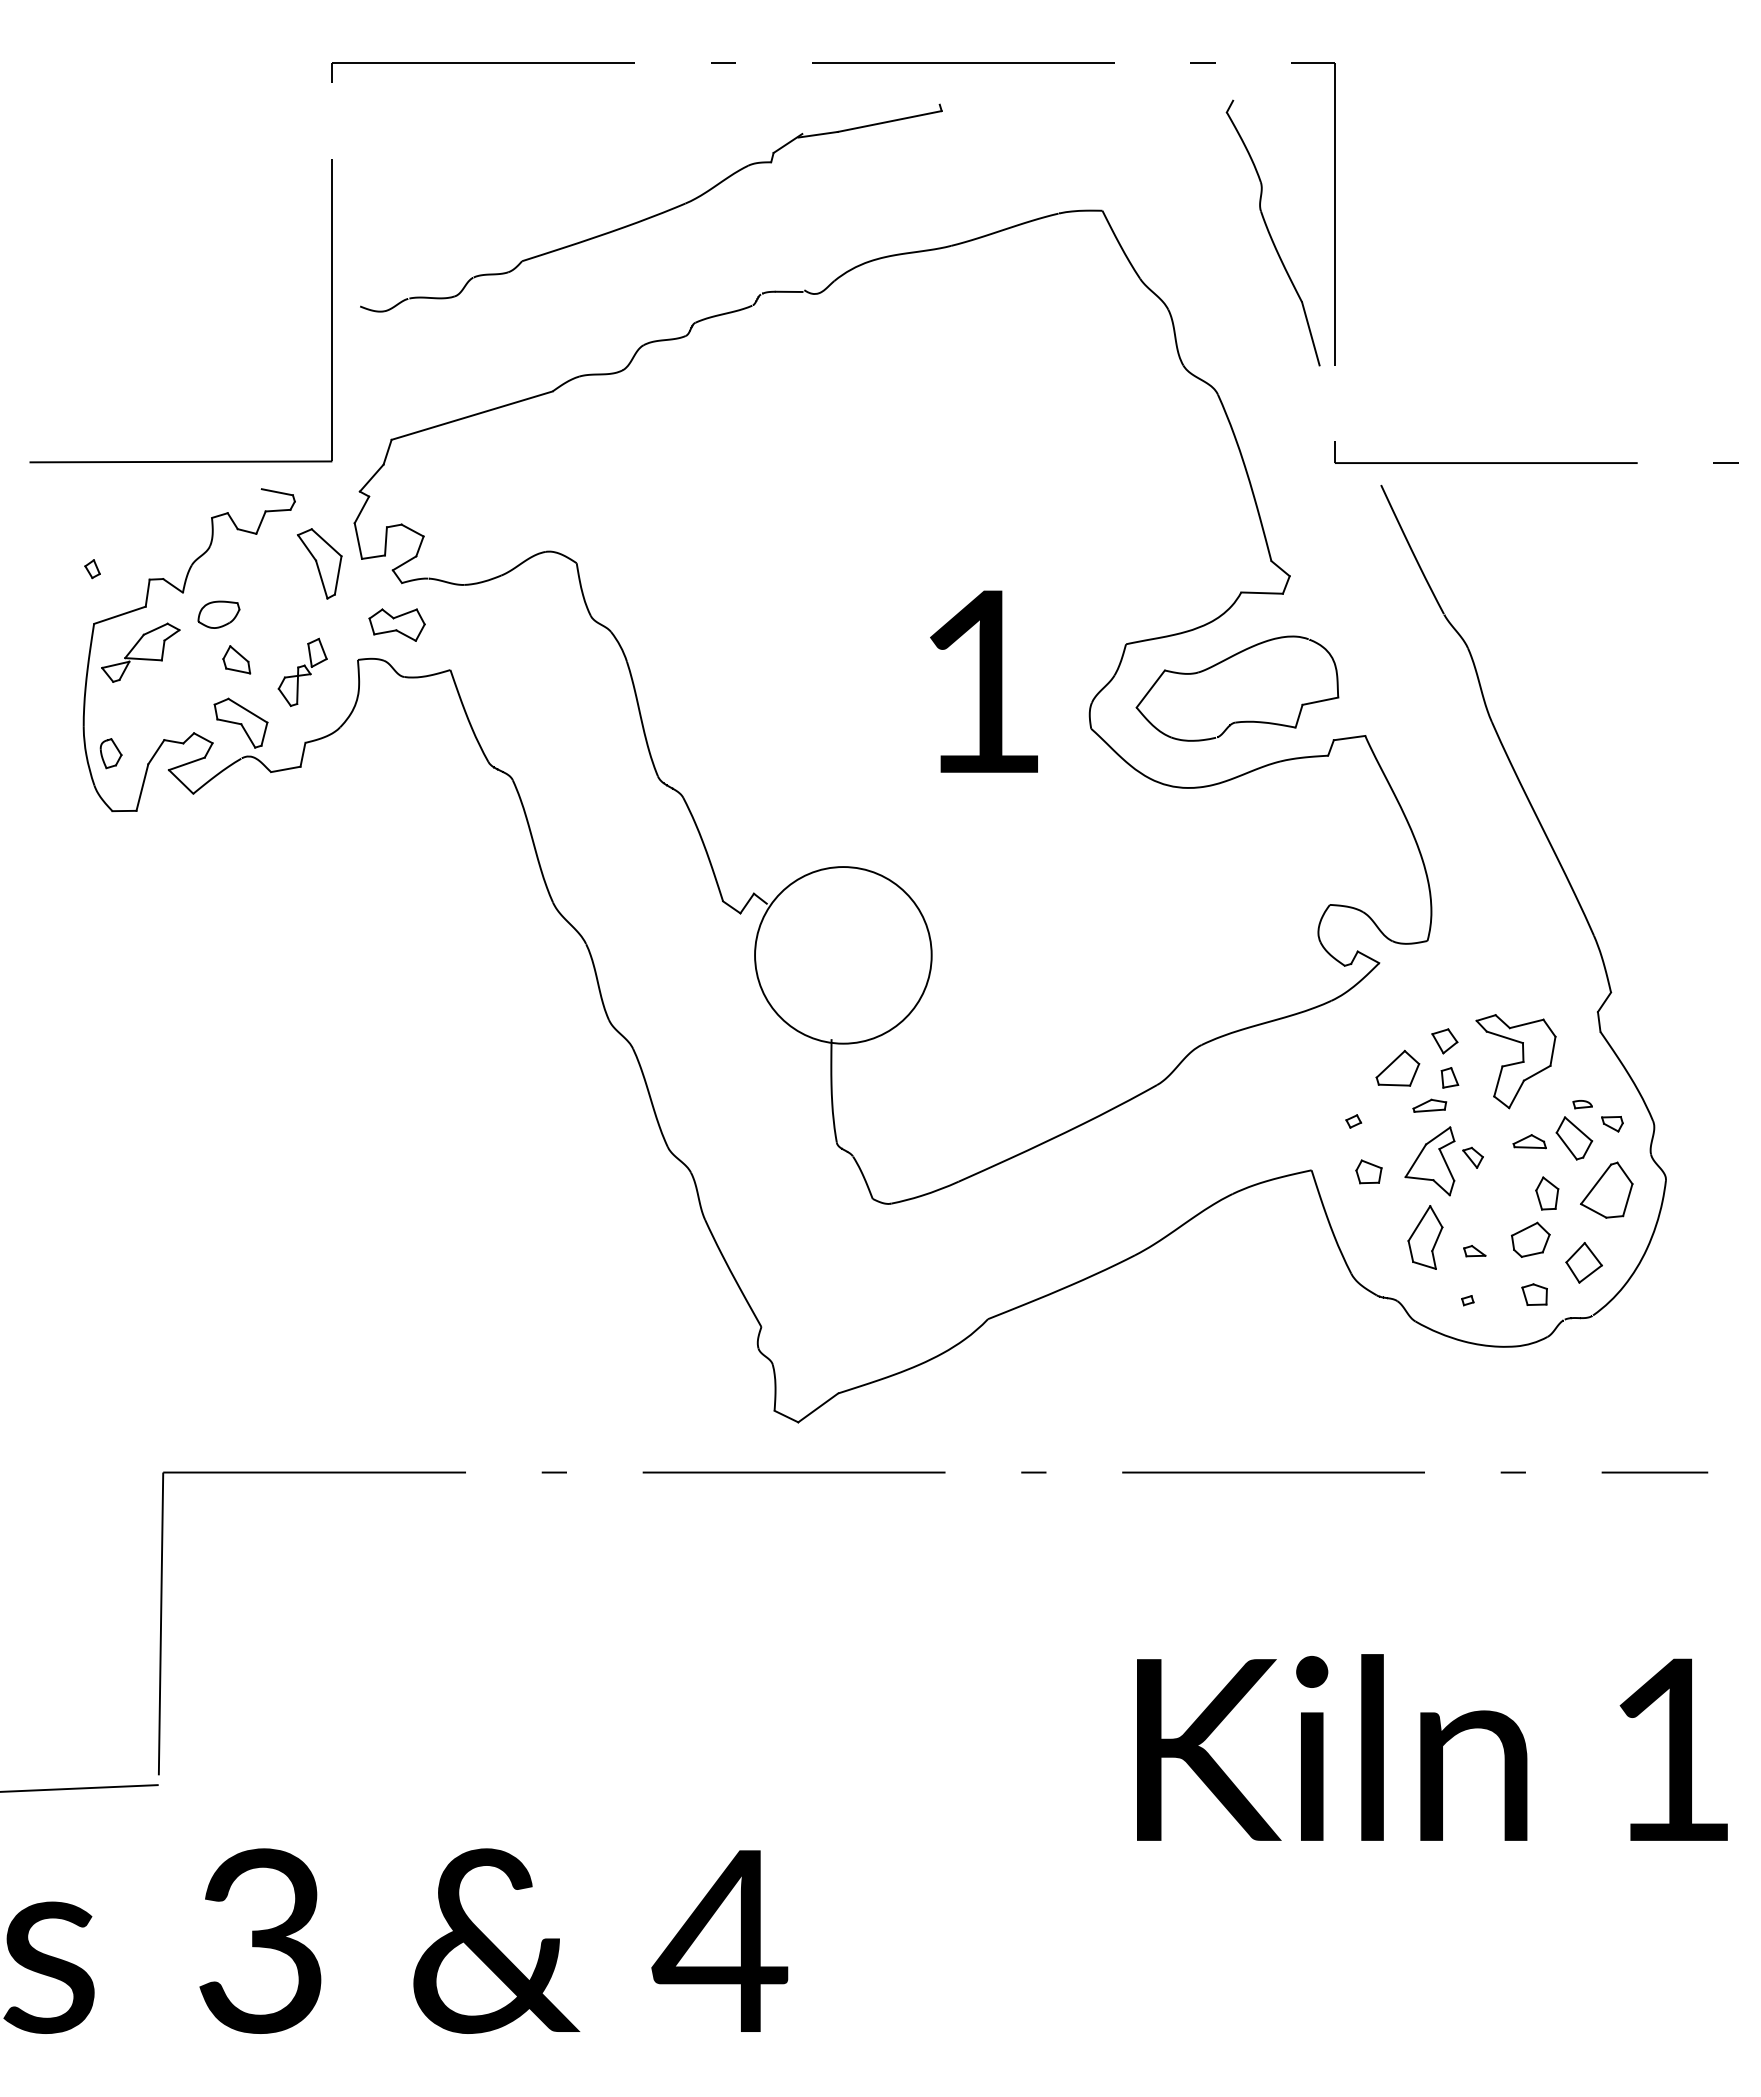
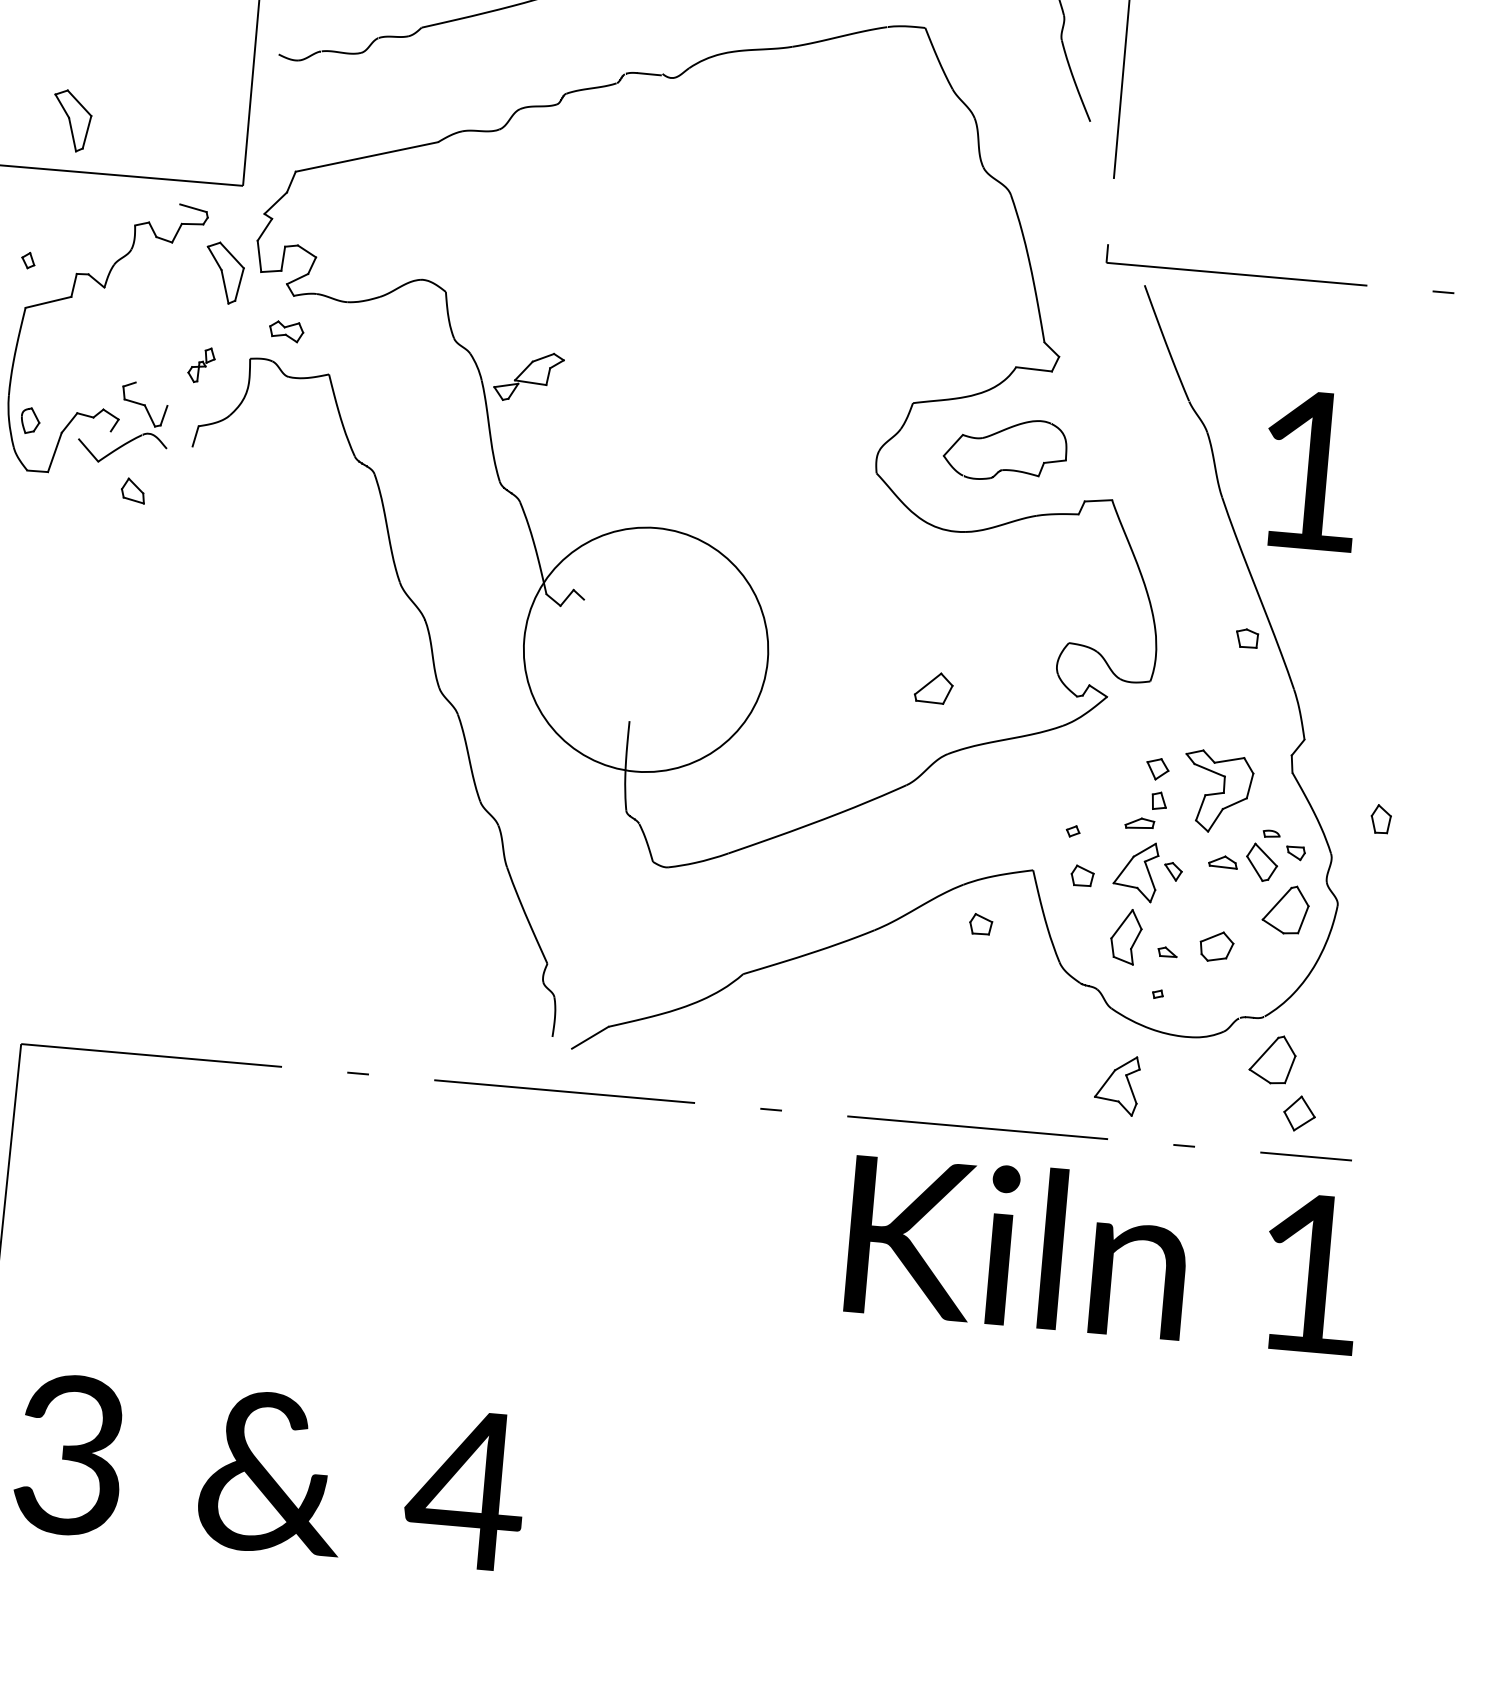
line: (1310, 333) -> (1095, 149), removed
part: (128, 403) -> (71, 120), added
part: (218, 614) -> (133, 309), removed
part: (396, 624) -> (286, 331), size x0.7
part: (140, 652) -> (528, 376), moved
part: (236, 659) -> (133, 490), moved
part: (302, 671) -> (201, 364), size x0.6
text: (983, 681) -> (1311, 470), moved
part: (1237, 688) -> (1005, 449), size x0.7
line: (247, 710) -> (151, 394), removed
line: (186, 763) -> (94, 435), removed
line: (285, 769) -> (179, 447), removed
circle: (843, 955) -> (646, 649), size x1.6
part: (1397, 1067) -> (933, 687), moved
part: (1547, 1193) -> (1381, 819), moved
part: (1256, 1237) -> (980, 924), added
part: (1583, 1262) -> (1299, 1113), moved
part: (1534, 1294) -> (1246, 638), moved
part: (1606, 1363) -> (1272, 1058), added
part: (1429, 1409) -> (1116, 1085), added
line: (786, 1416) -> (562, 1042), removed
text: (1432, 1747) -> (1104, 1253), moved

